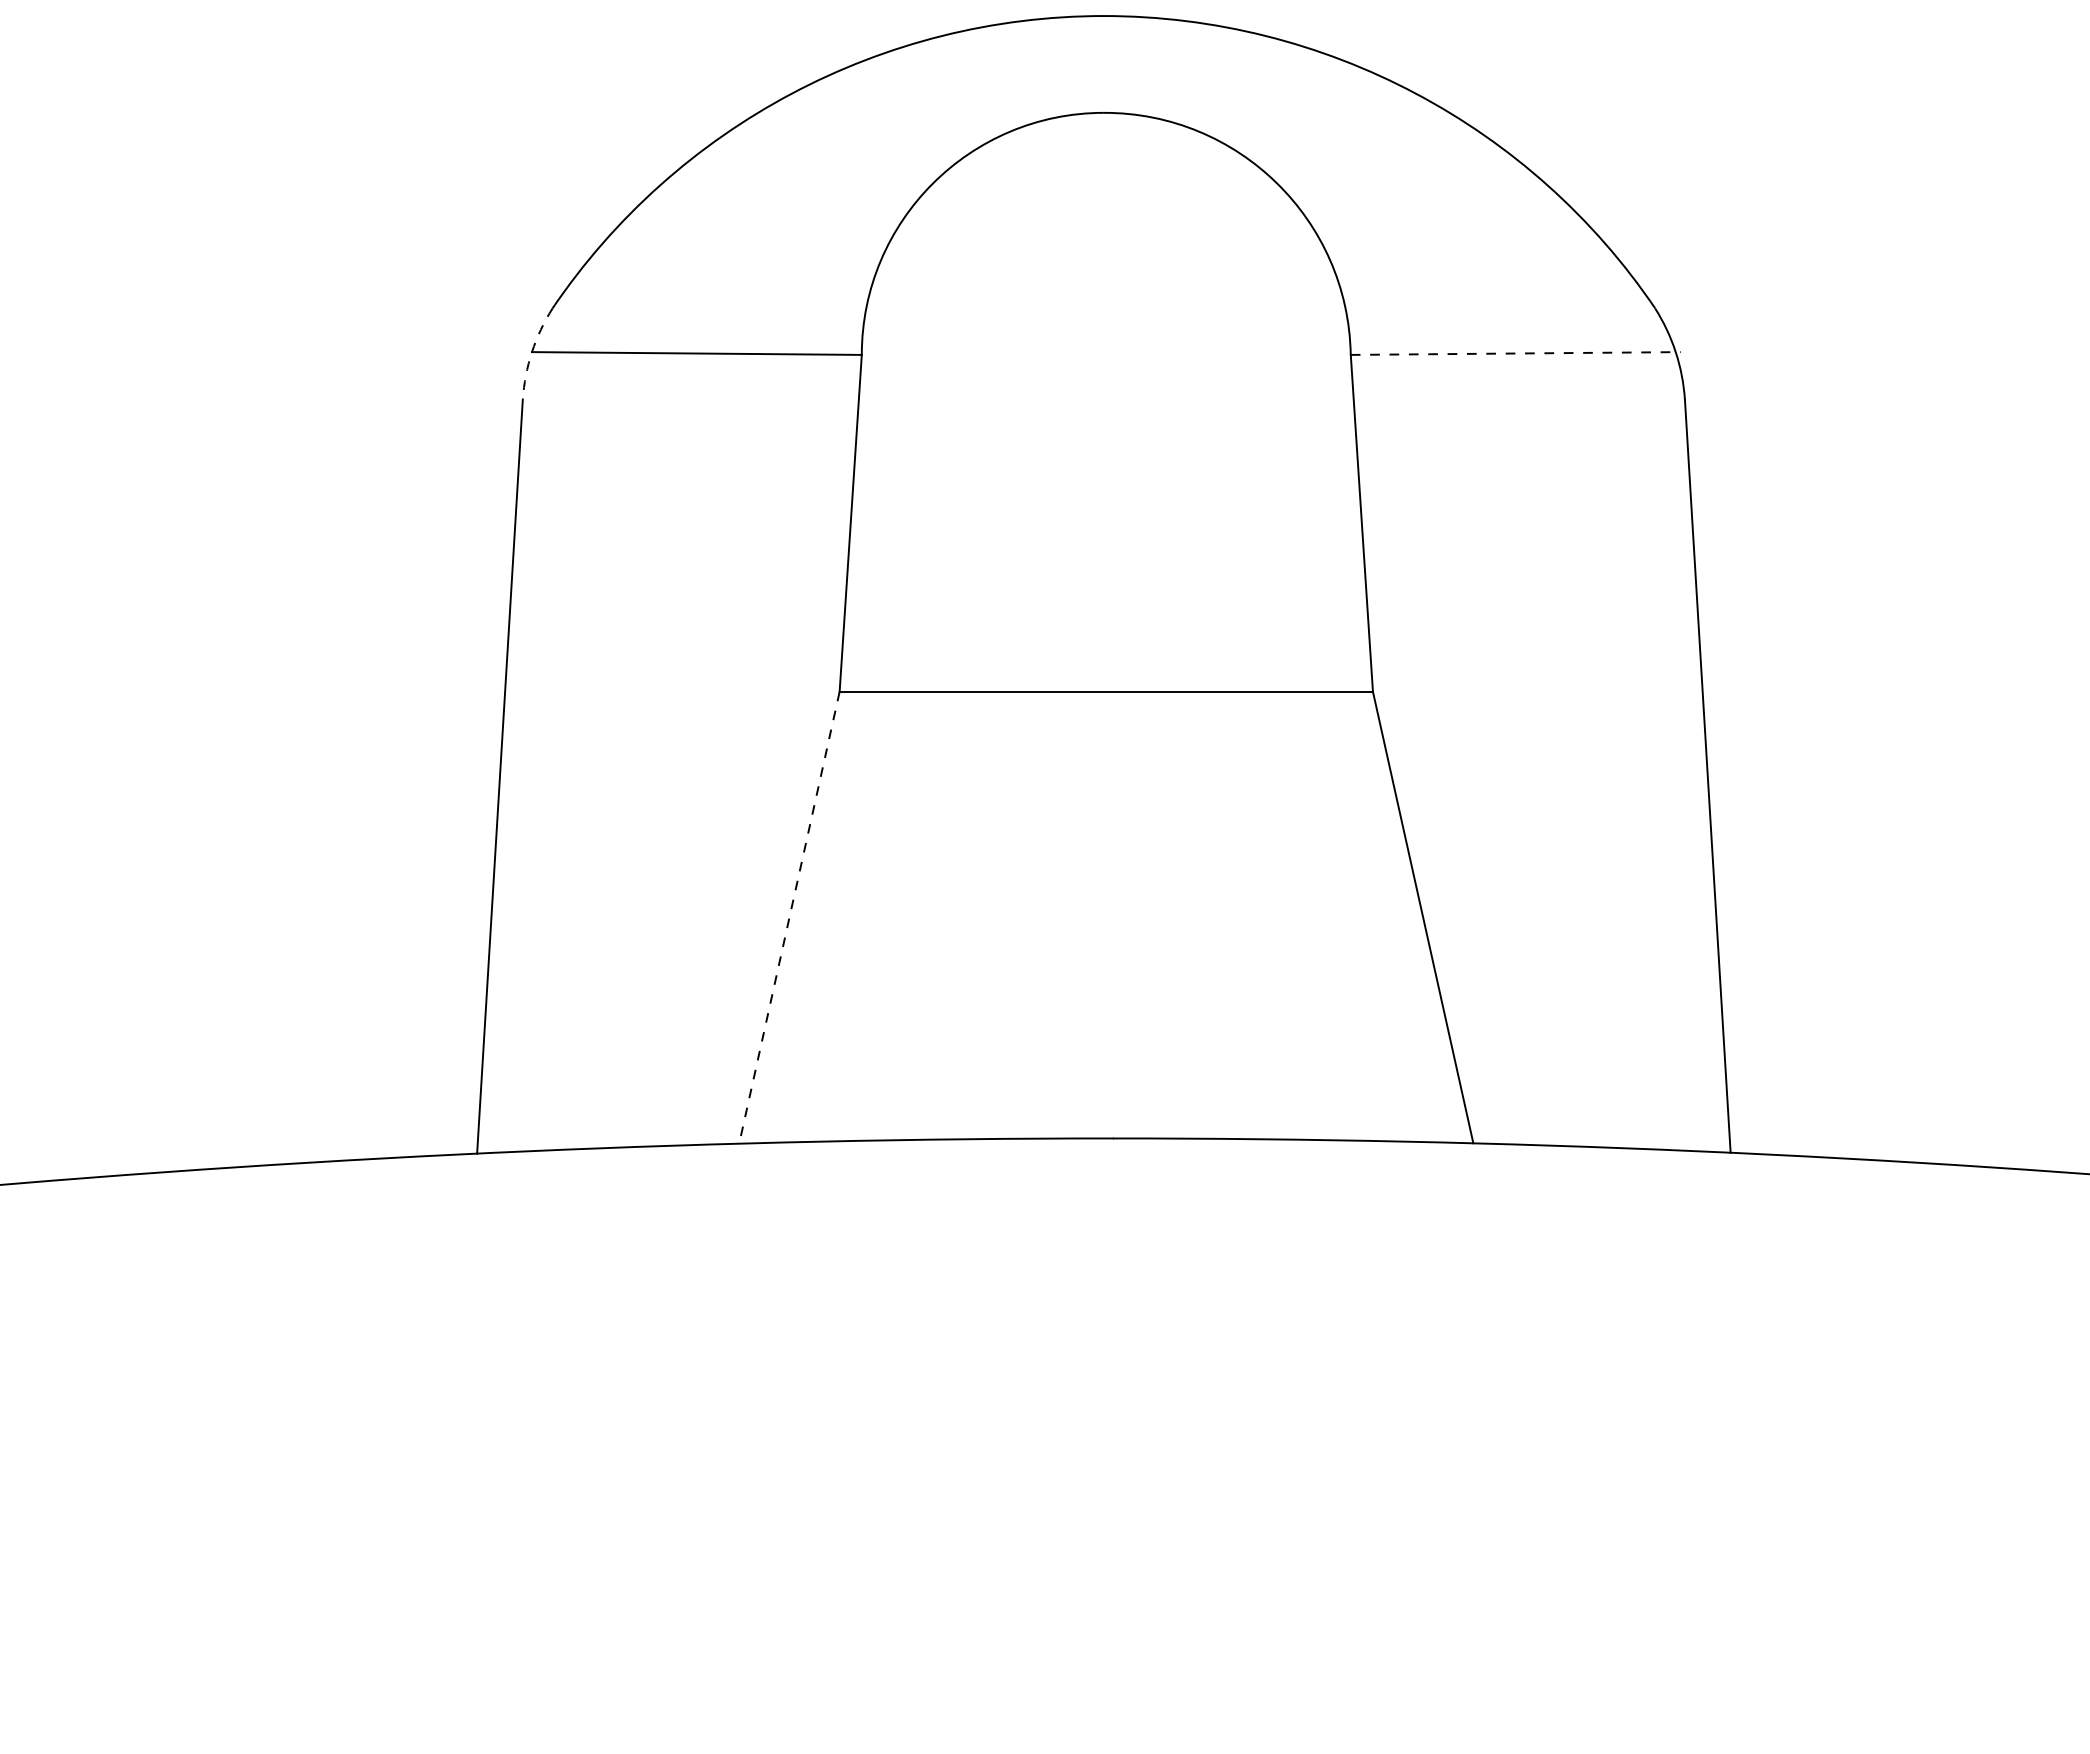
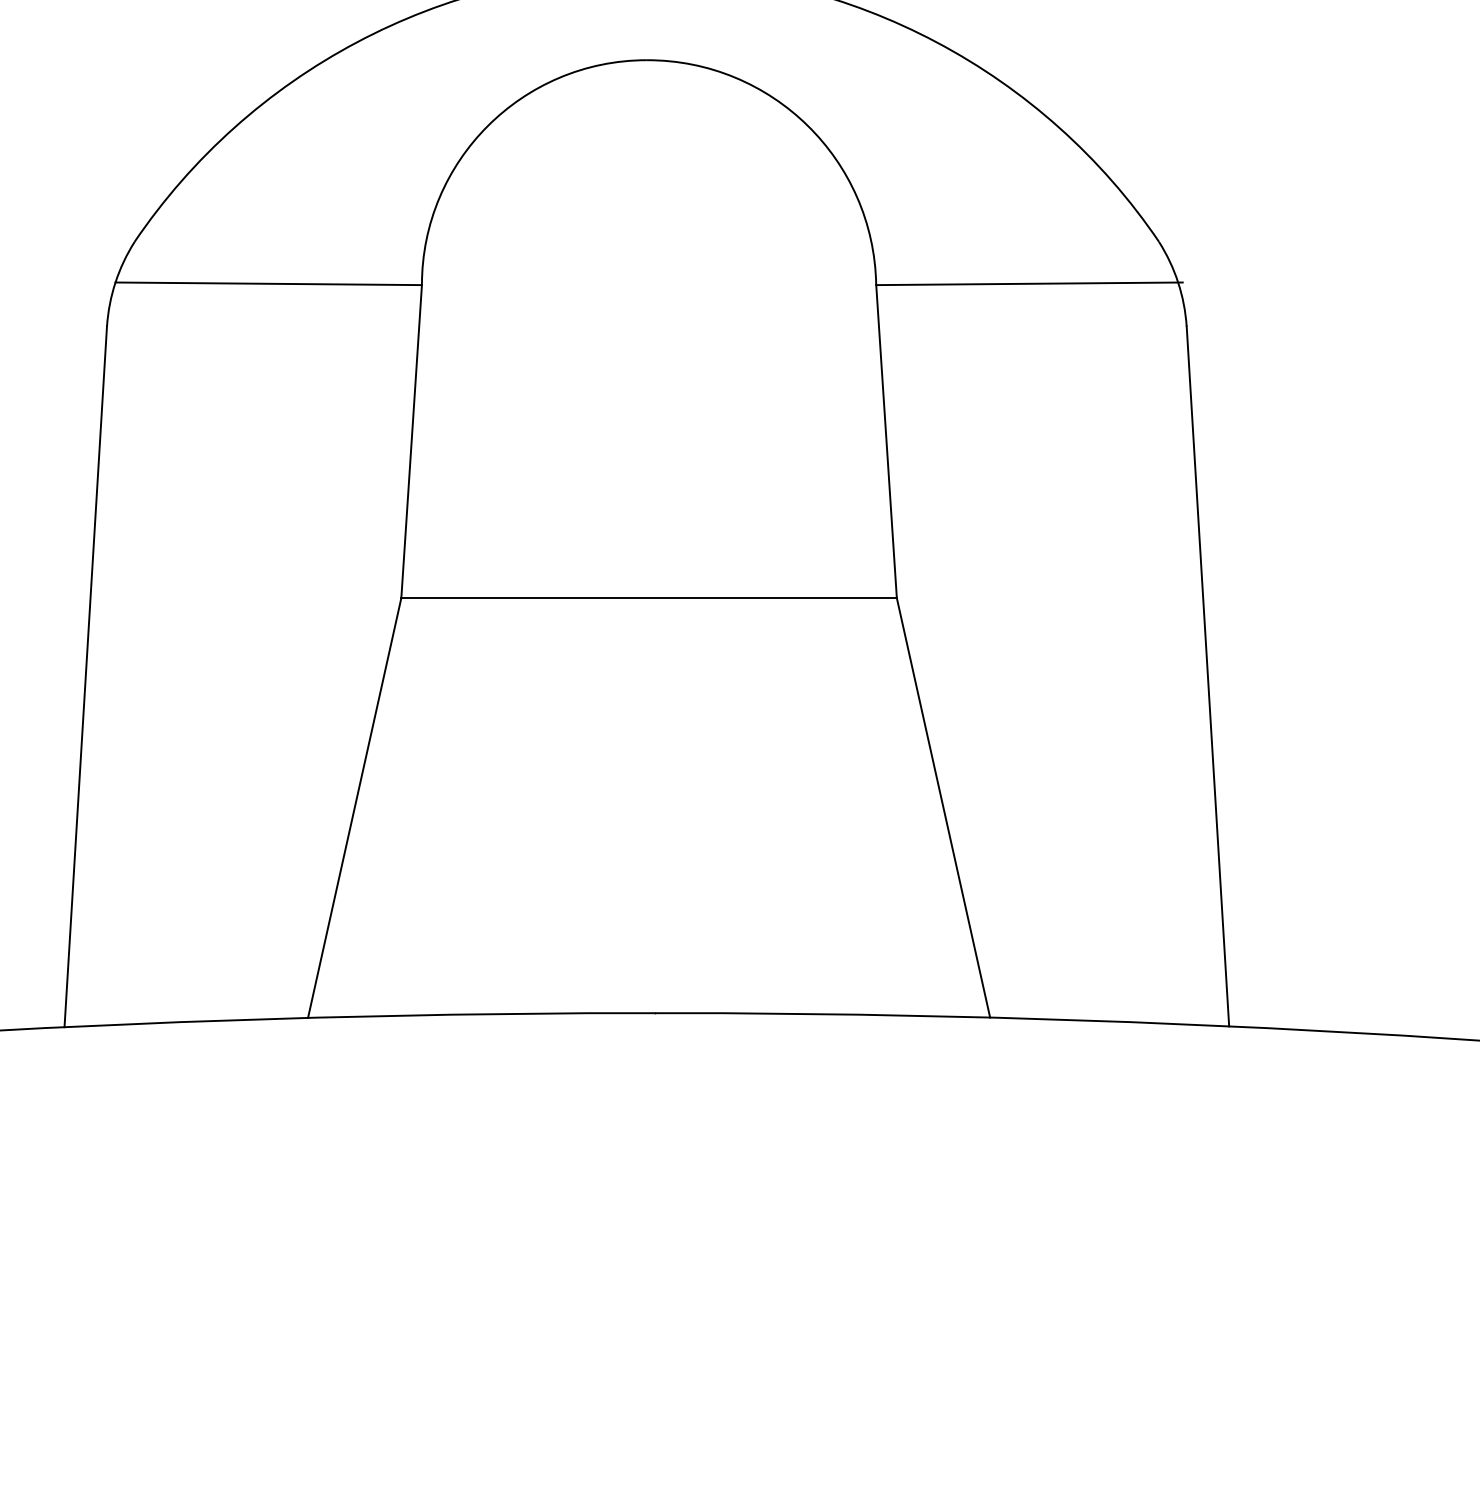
arc: (532, 352) -> (115, 282), dashed -> solid
line: (1515, 353) -> (1029, 283), dashed -> solid
line: (789, 918) -> (354, 808), dashed -> solid

